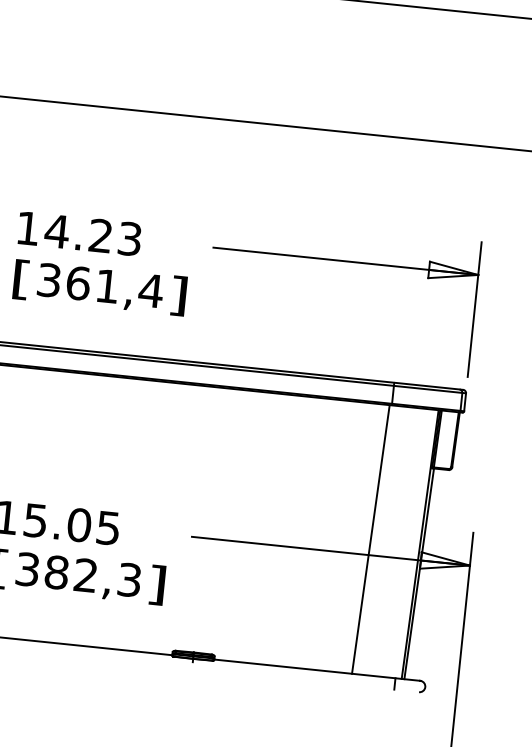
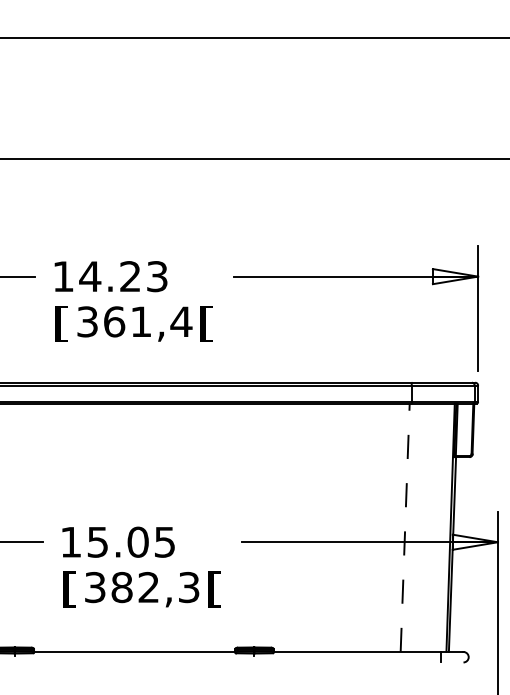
text: (178, 295) -> (206, 323), ] -> [
line: (371, 539) -> (405, 527), solid -> dashed
text: (156, 585) -> (214, 589), ] -> [

